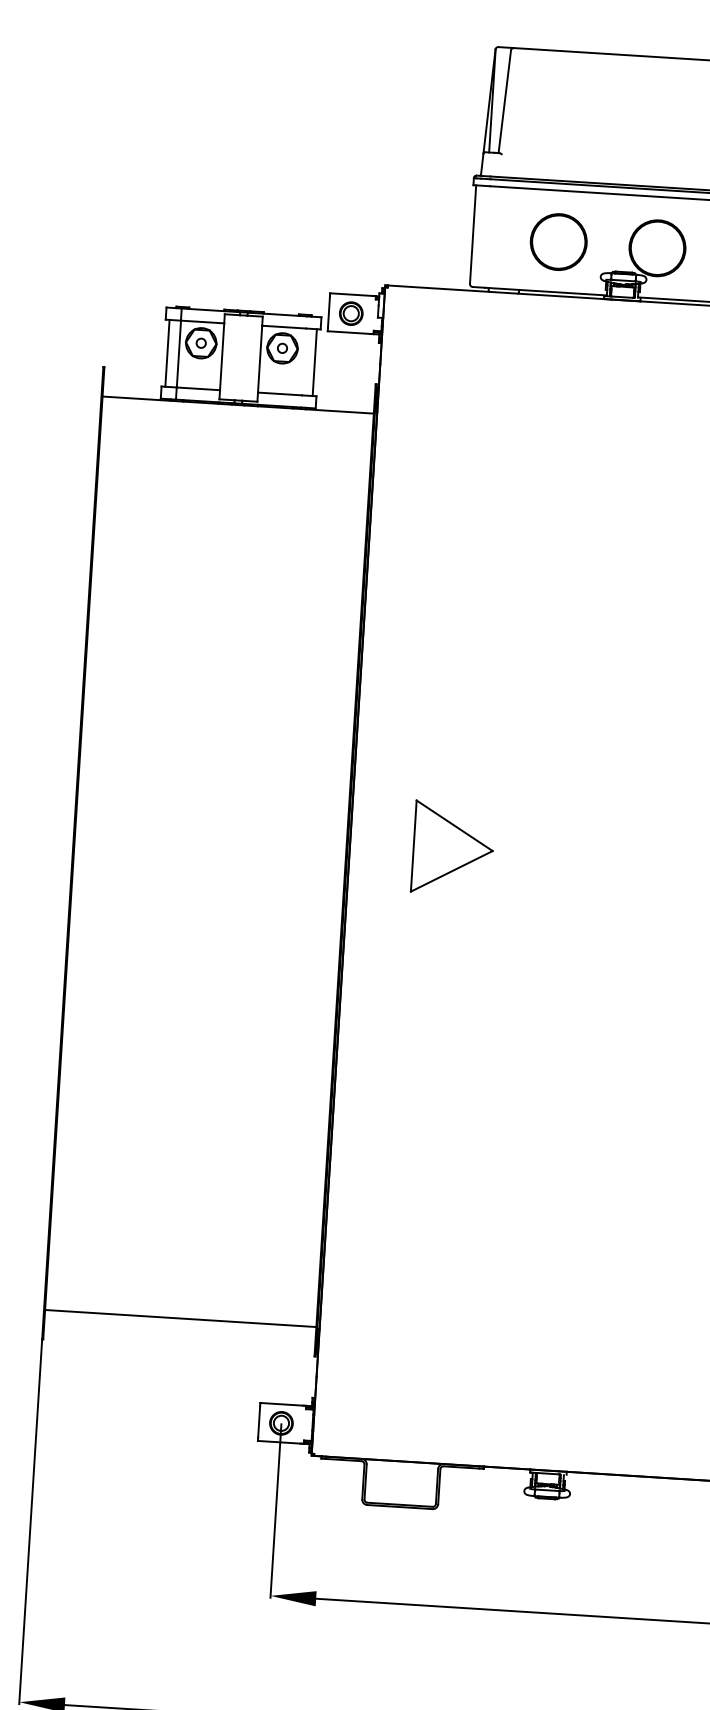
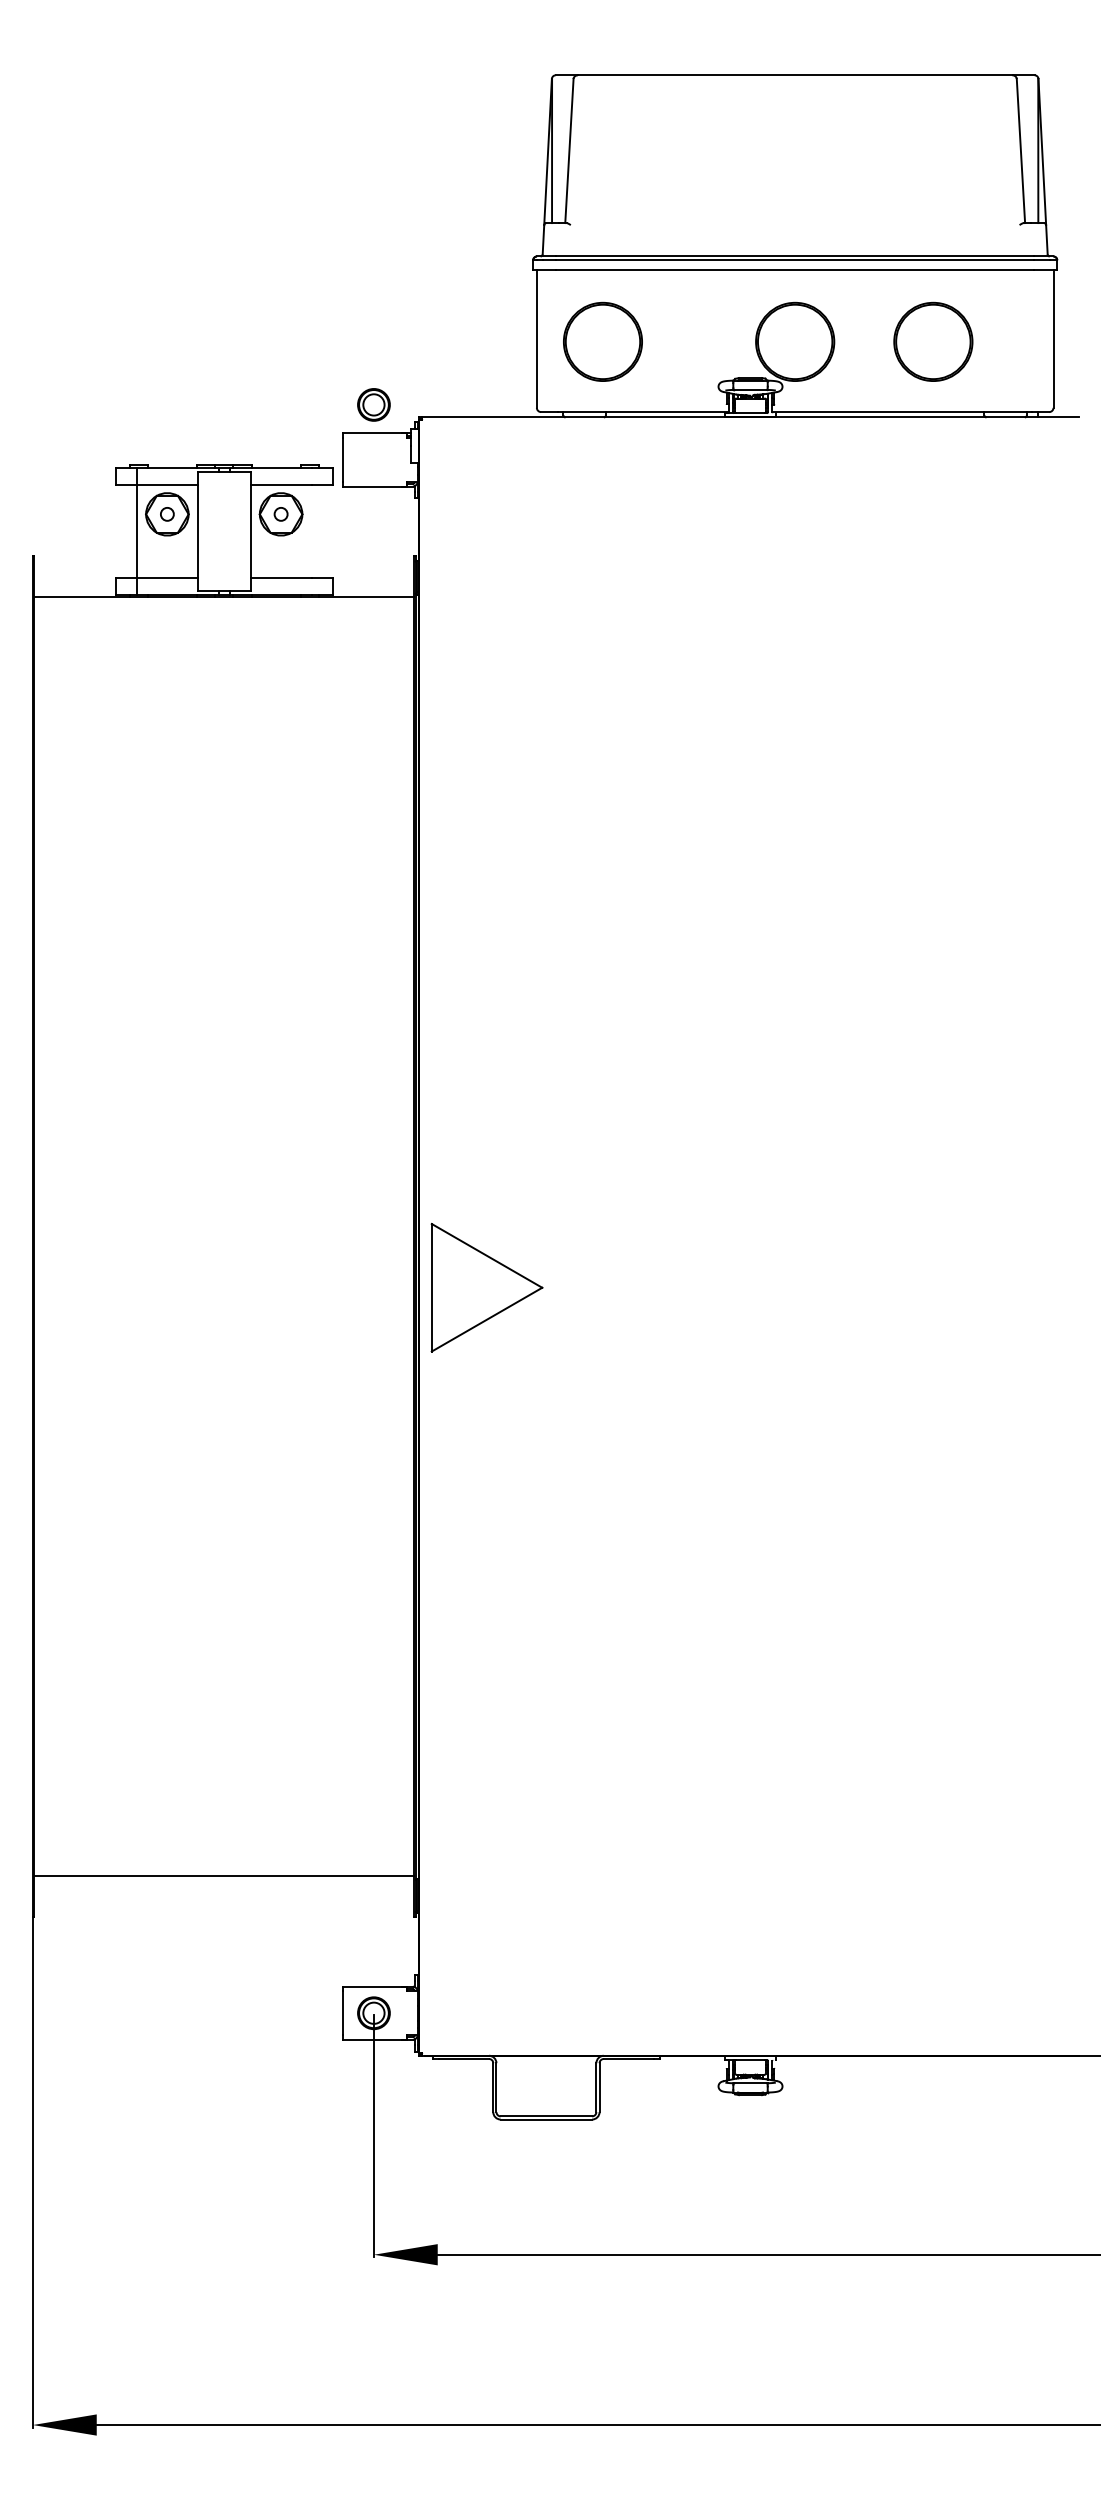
part: (558, 241) -> (602, 341), moved
part: (350, 313) -> (373, 404), moved
line: (167, 353) -> (121, 531), removed
line: (314, 362) -> (327, 531), removed
part: (452, 848) -> (486, 1287), moved

